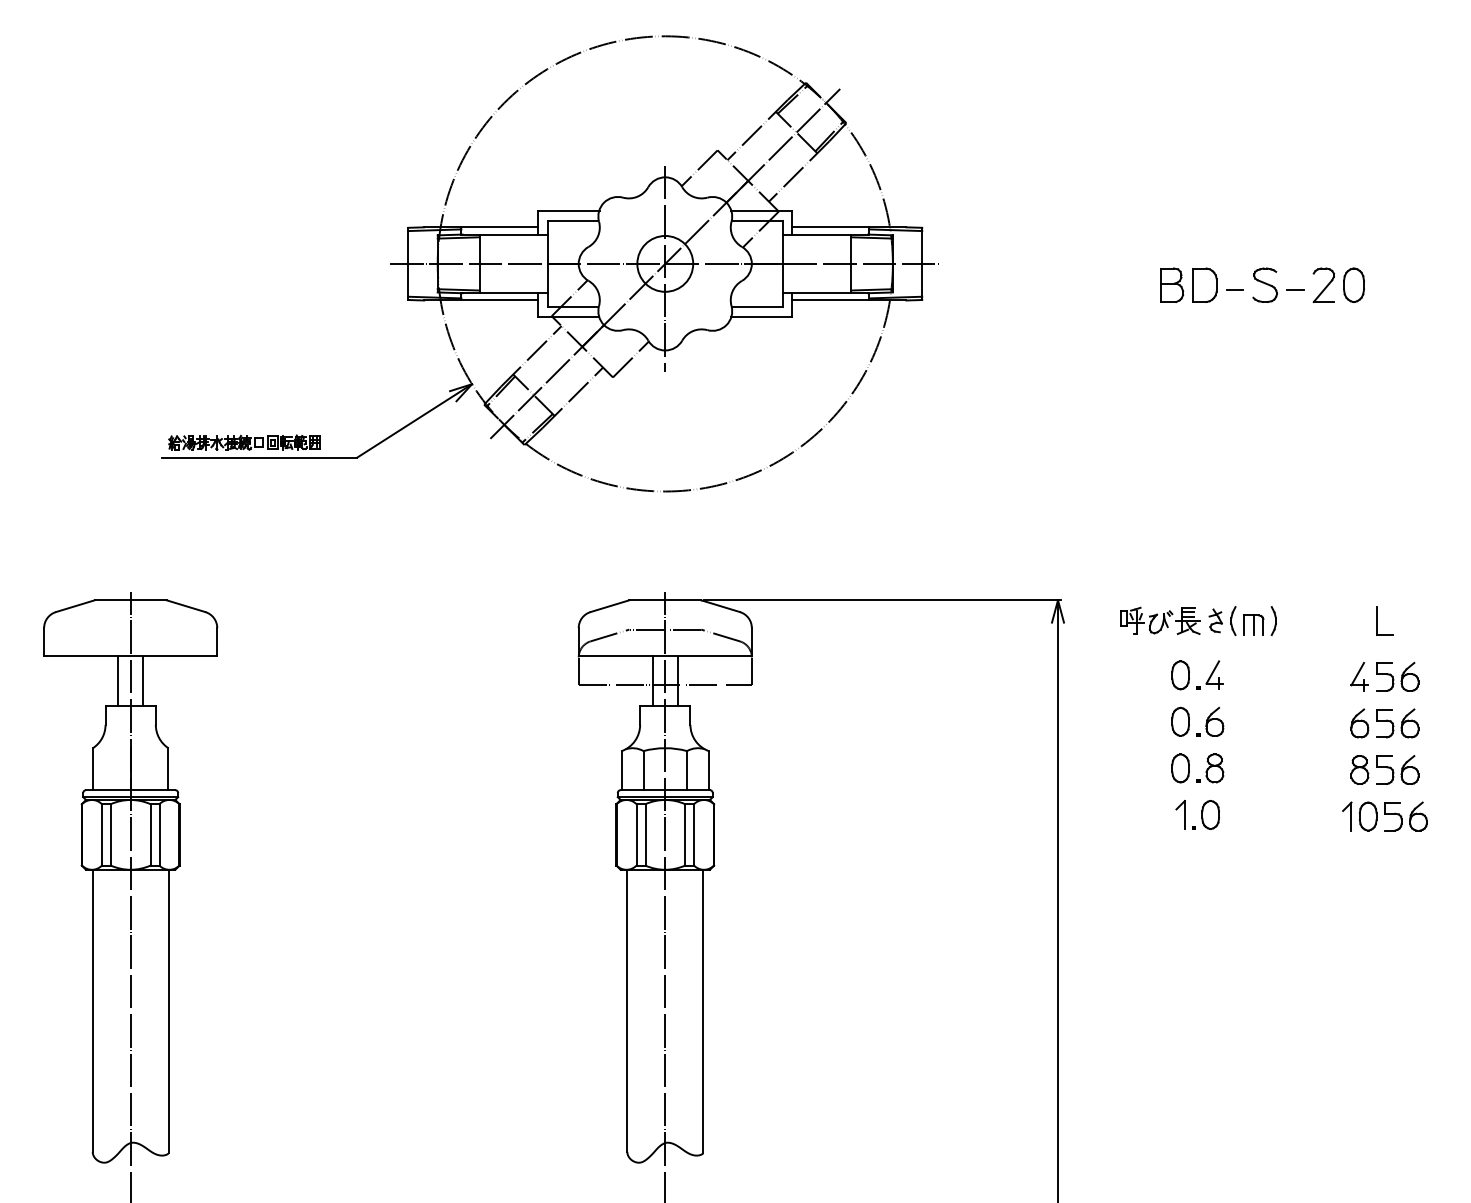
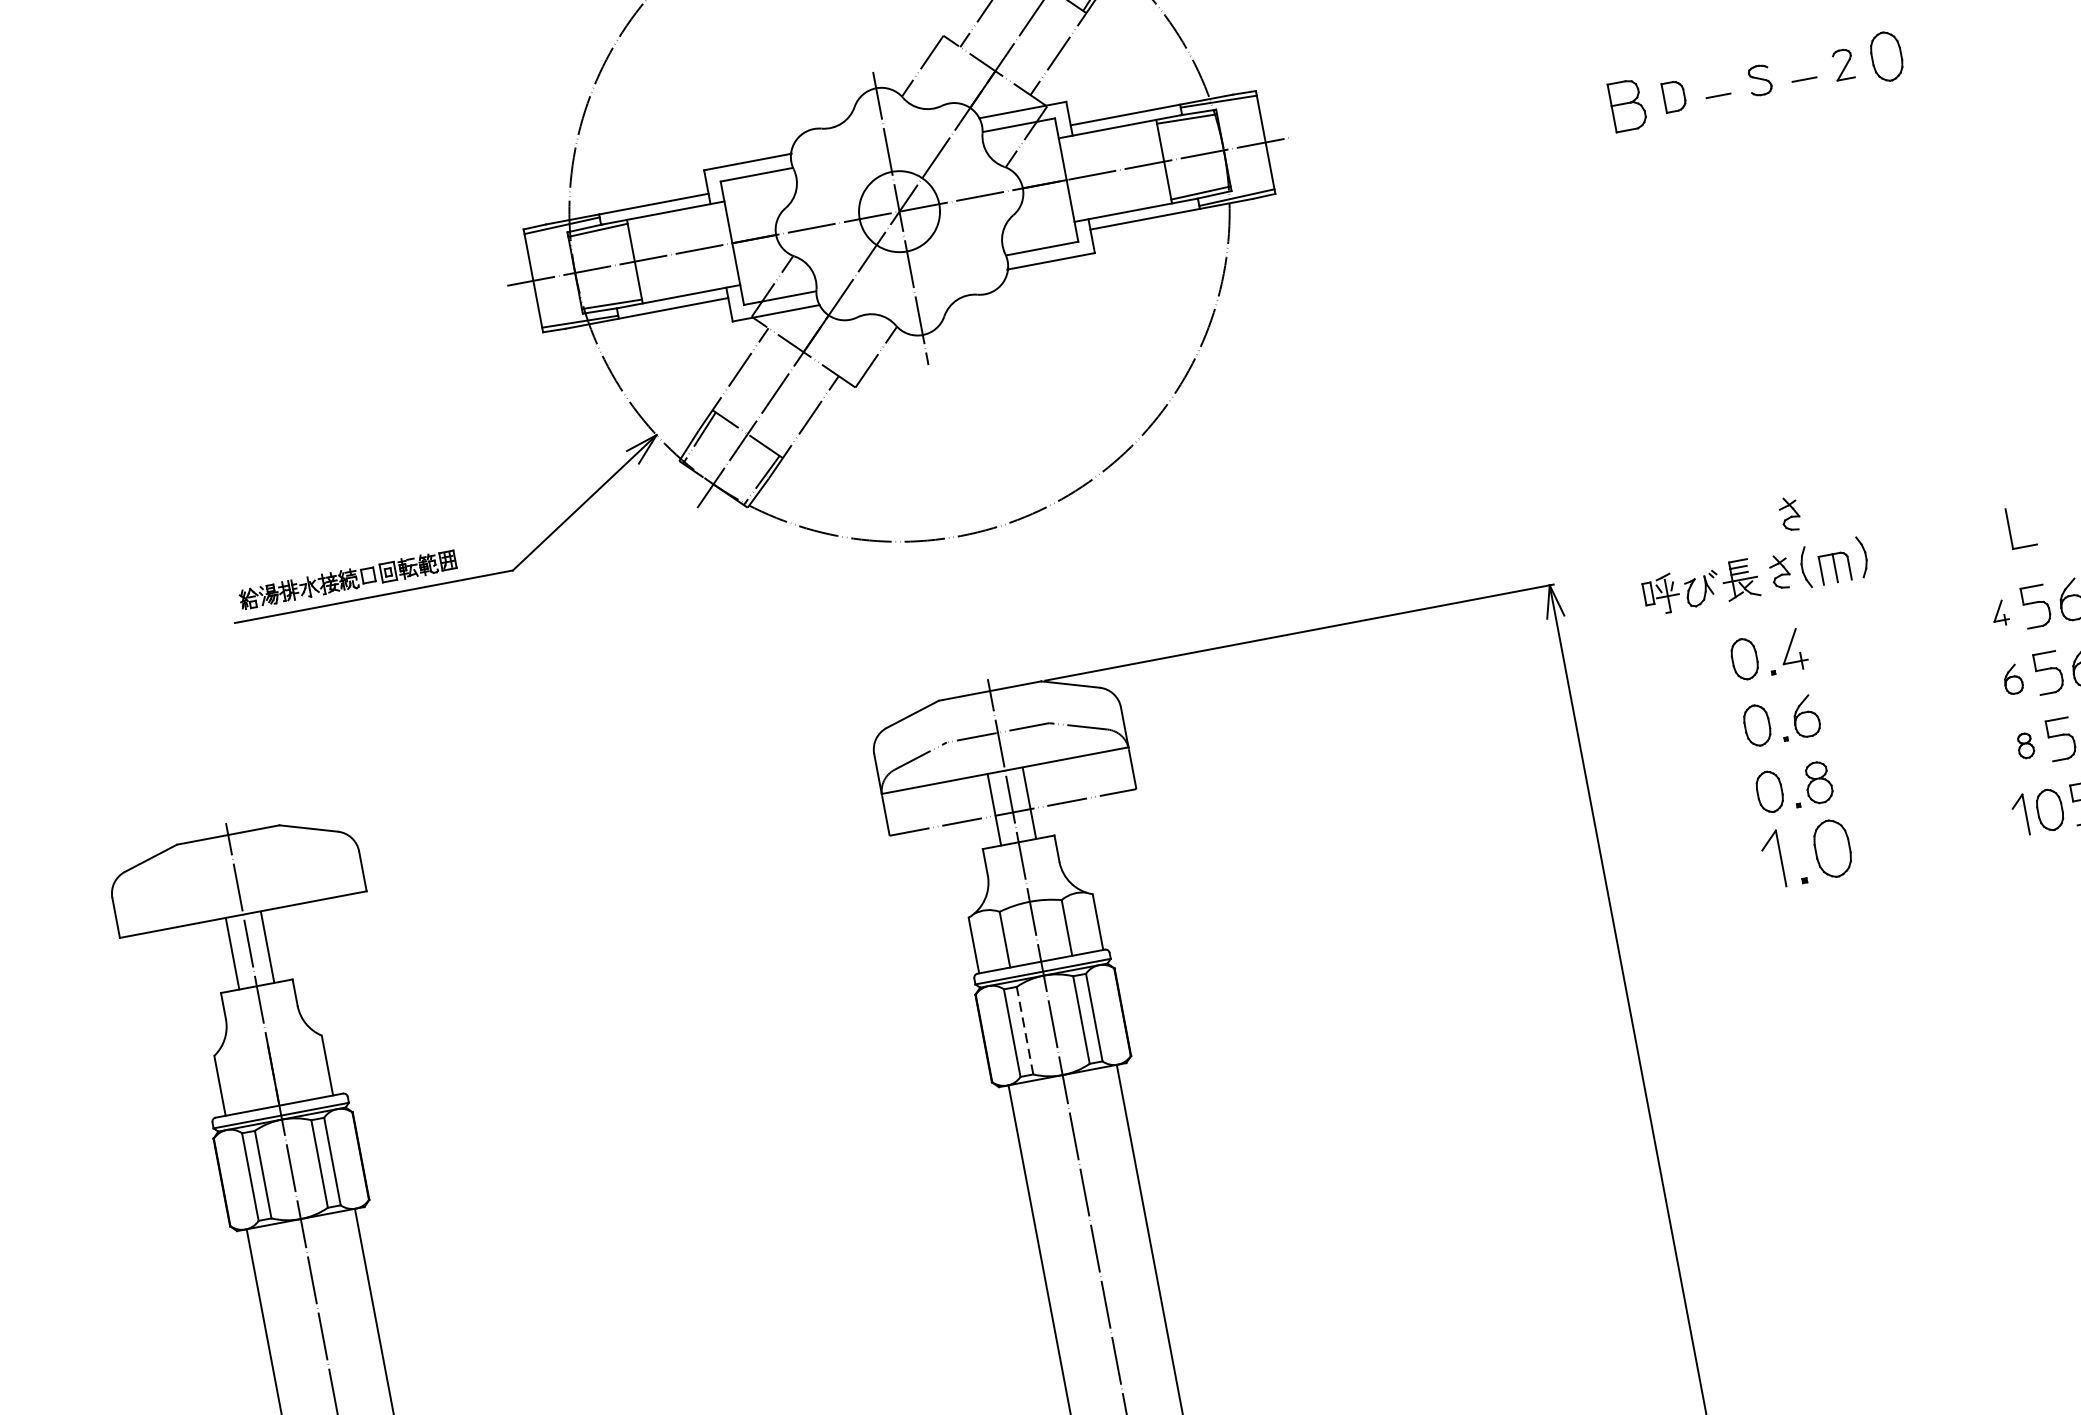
part: (1204, 284) -> (1673, 95), size x0.6
part: (1264, 284) -> (1758, 79), size x0.6
part: (1323, 284) -> (1843, 63), size x0.6
part: (1229, 582) -> (1789, 513), added
part: (1359, 676) -> (1999, 612), size x0.6
part: (1359, 723) -> (2012, 679), size x0.7
part: (1359, 769) -> (2024, 745), size x0.6
part: (1197, 814) -> (1806, 853), size x1.4
line: (645, 834) -> (1024, 1030), solid -> dashed

